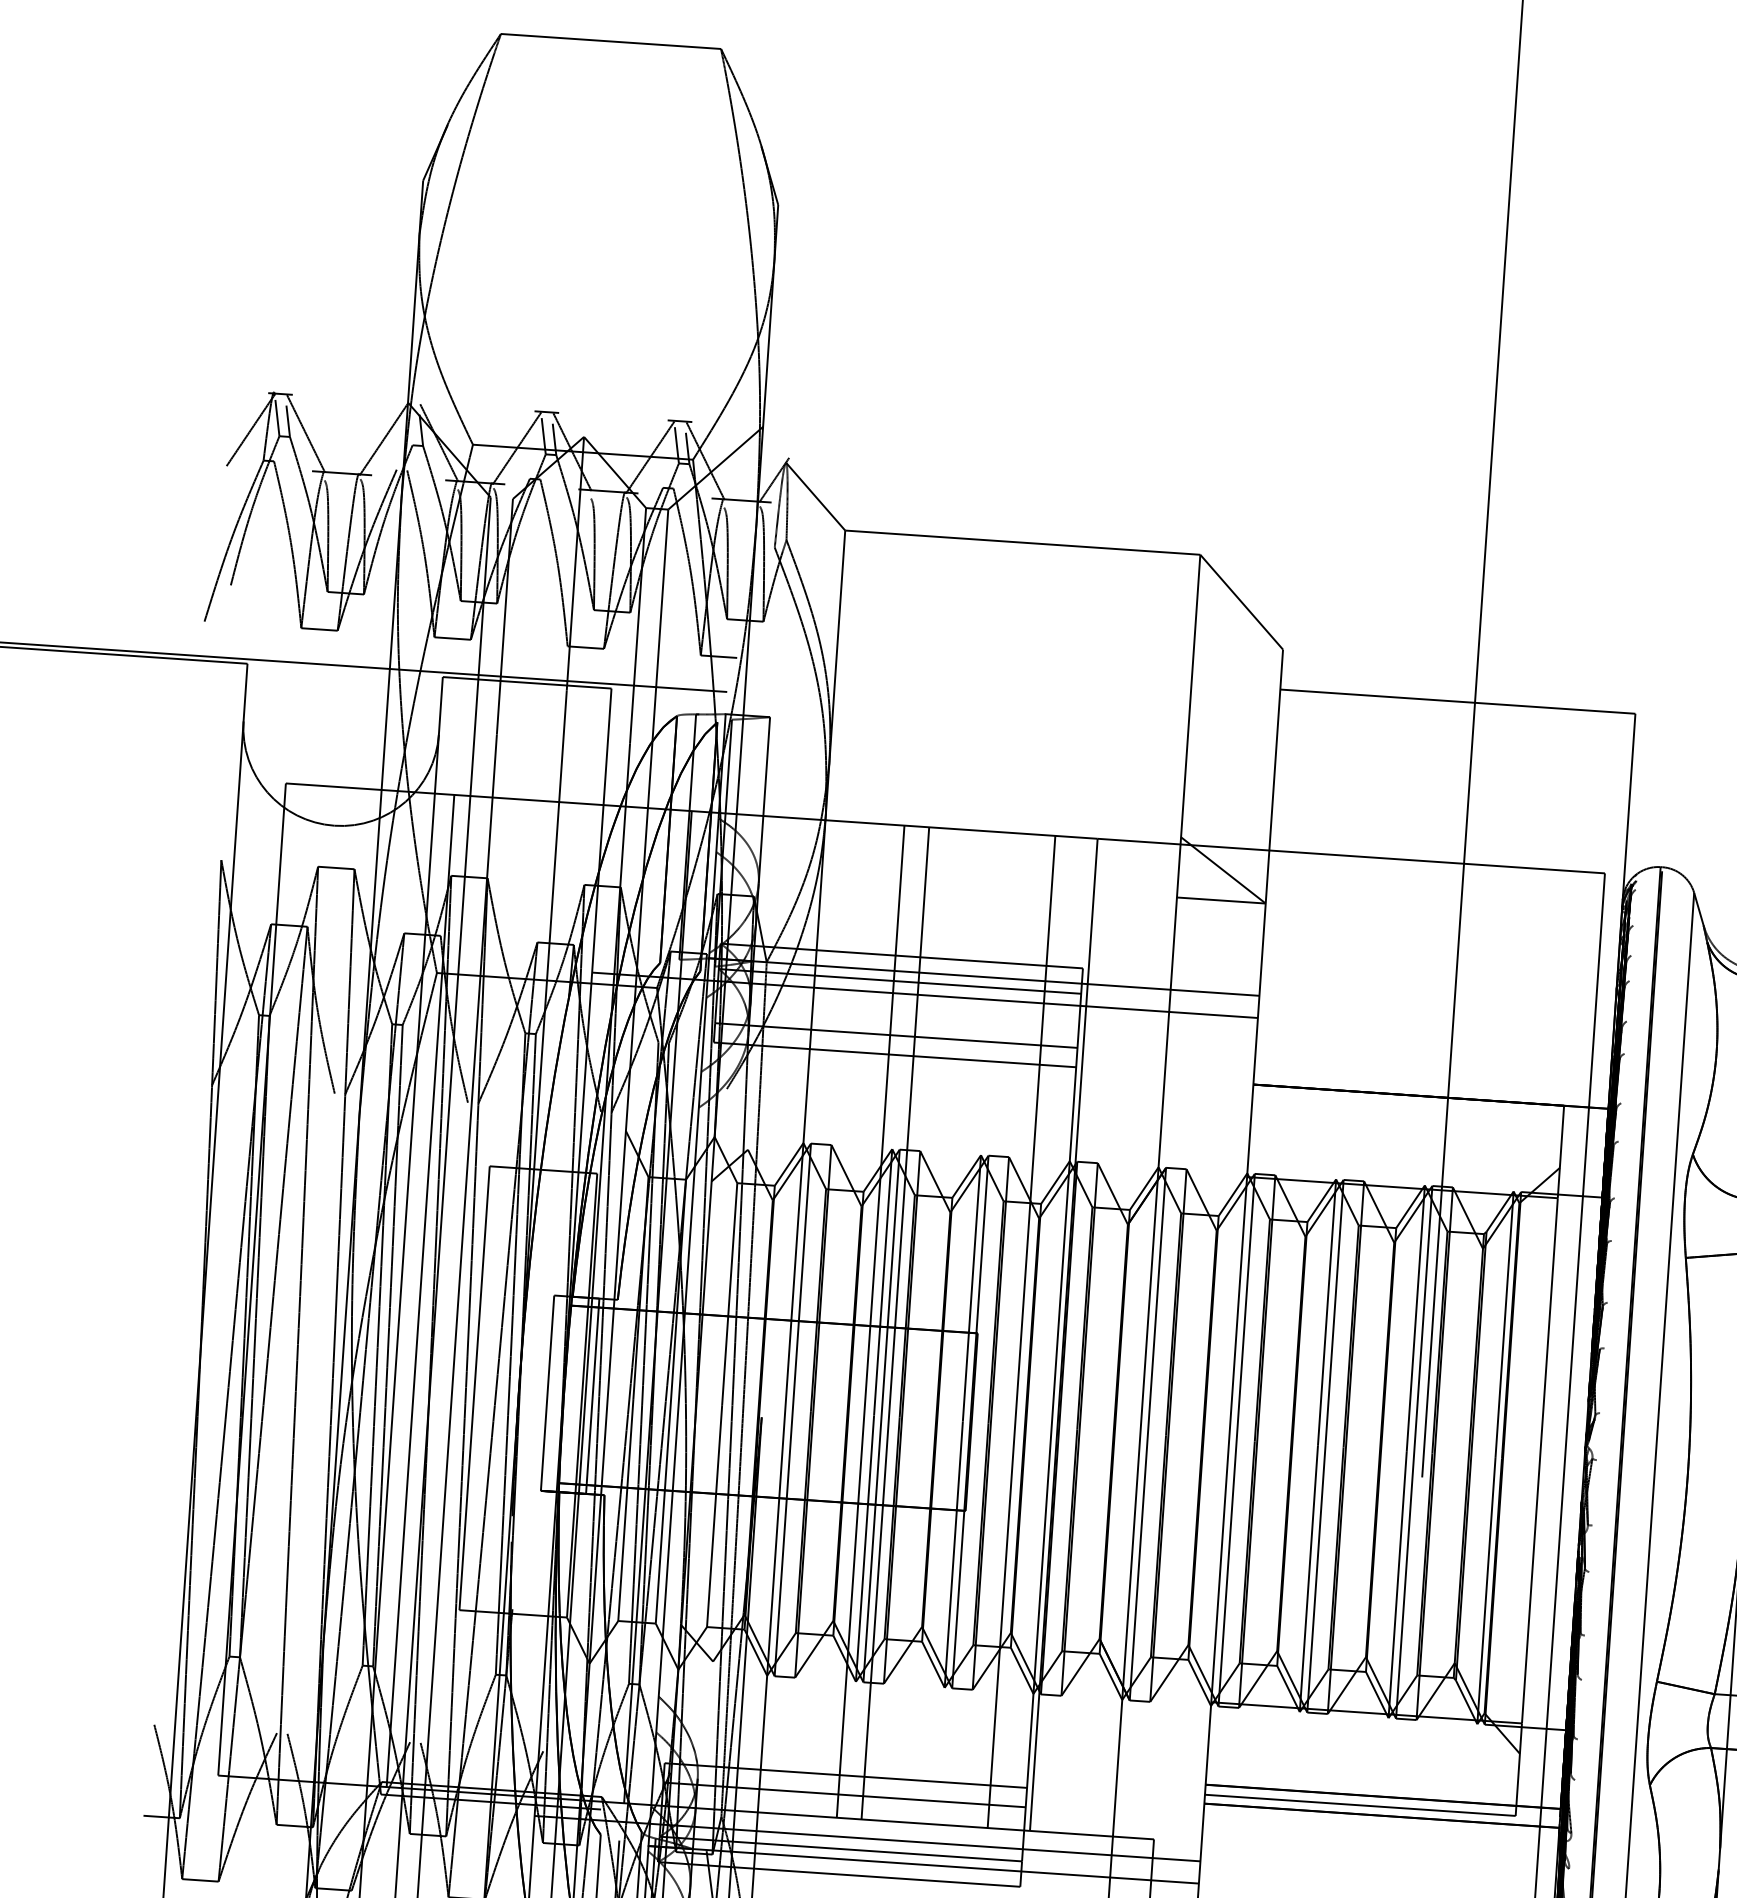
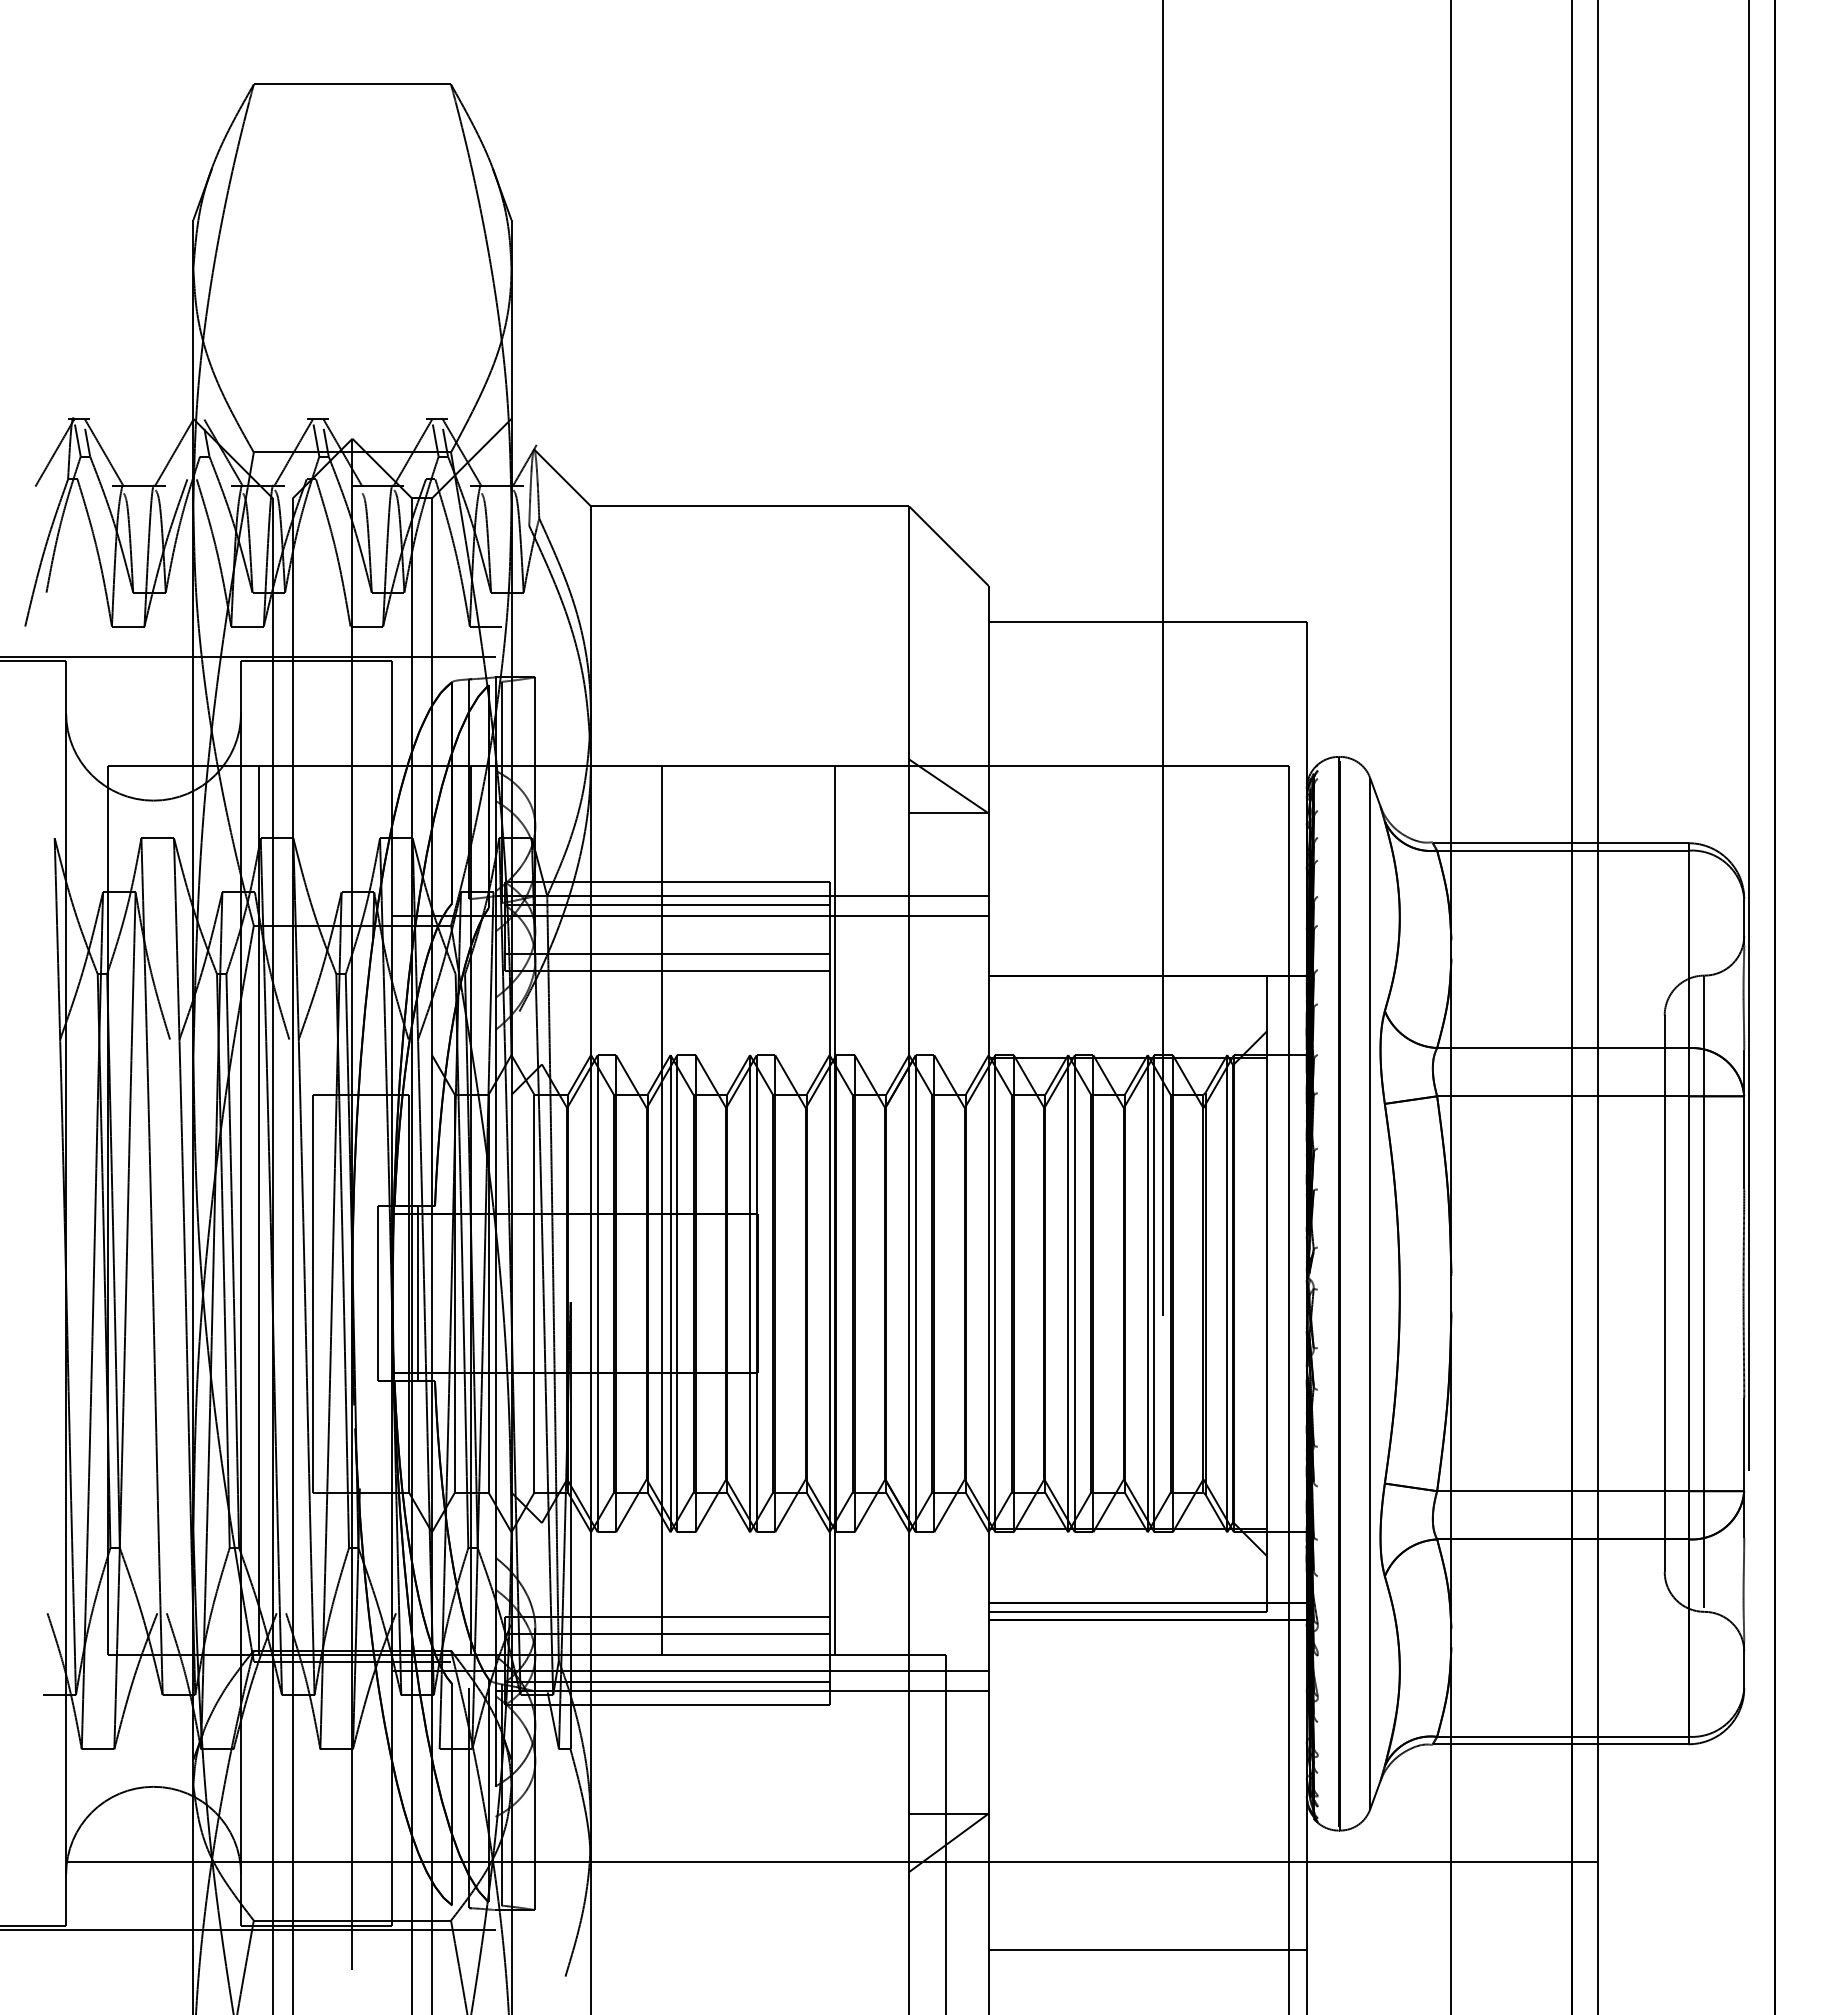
line: (894, 1322) -> (683, 1209), removed
line: (1021, 1331) -> (796, 1209), removed

